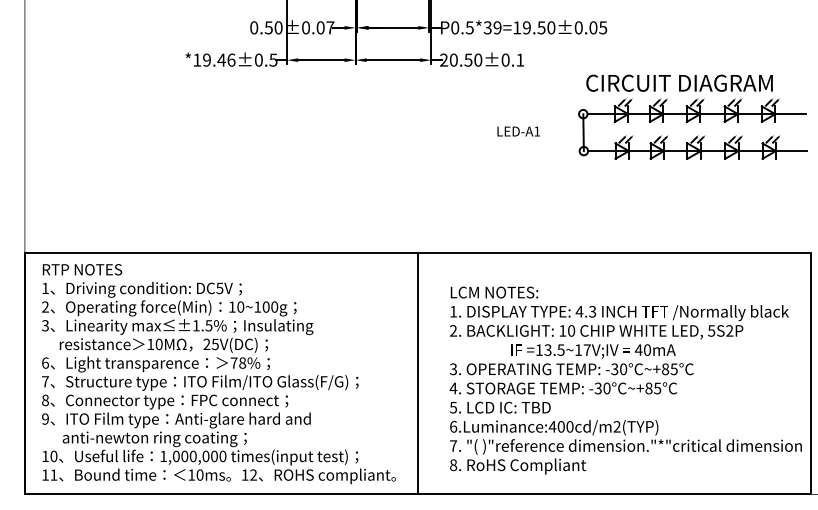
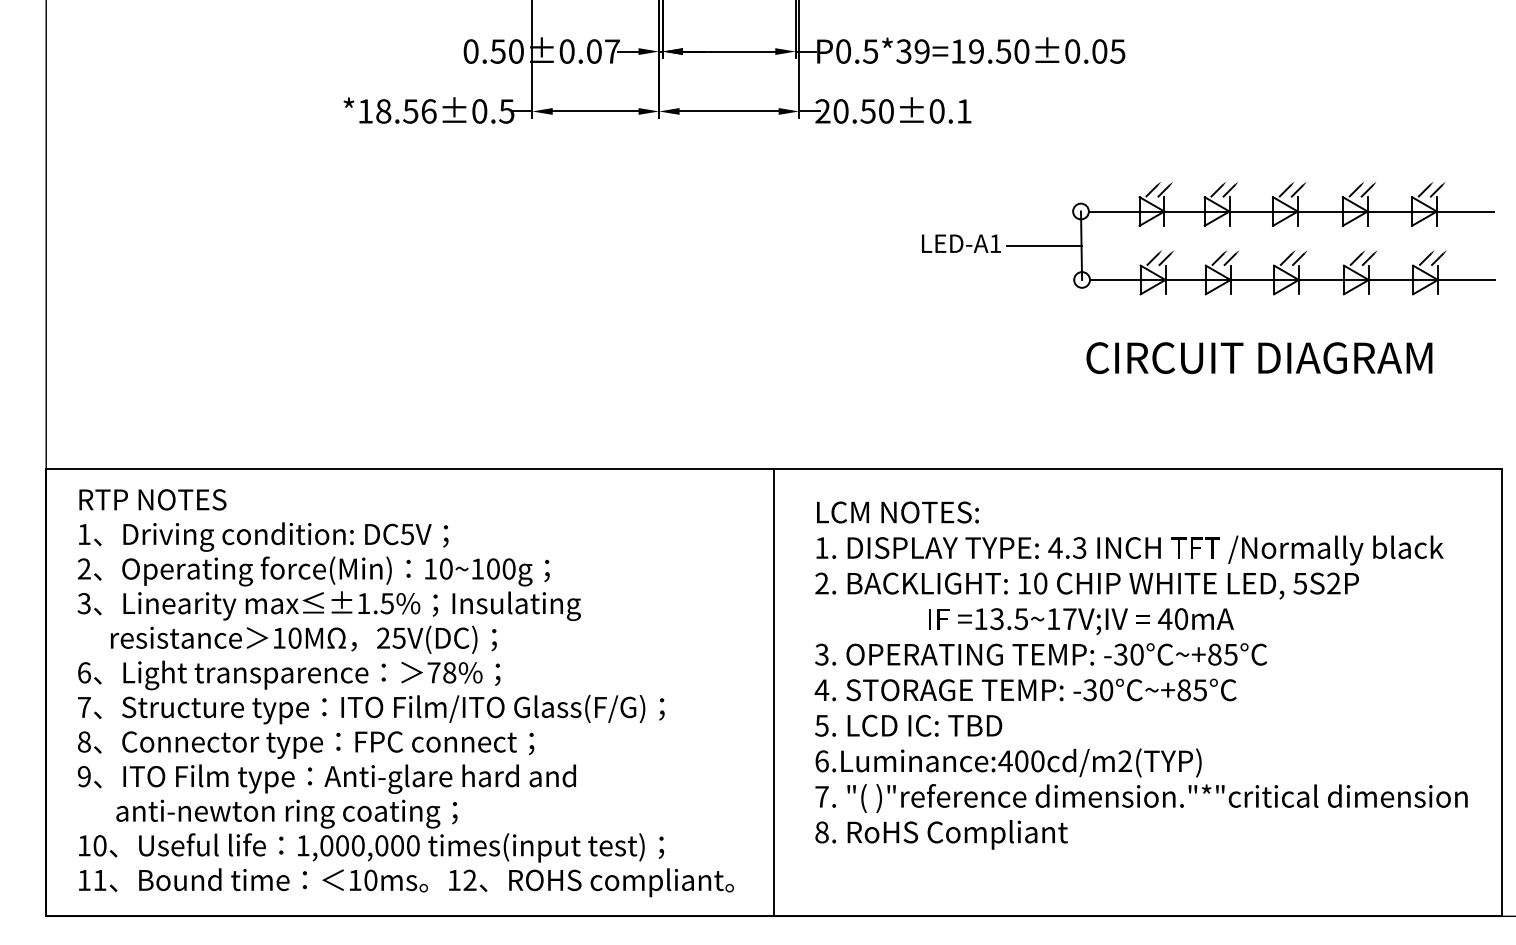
text: (214, 59) -> (397, 110), *19.46±0.5 -> *18.56±0.5
text: (679, 82) -> (1259, 356), moved
line: (563, 132) -> (1044, 245), added
text: (625, 380) -> (1140, 675), moved

